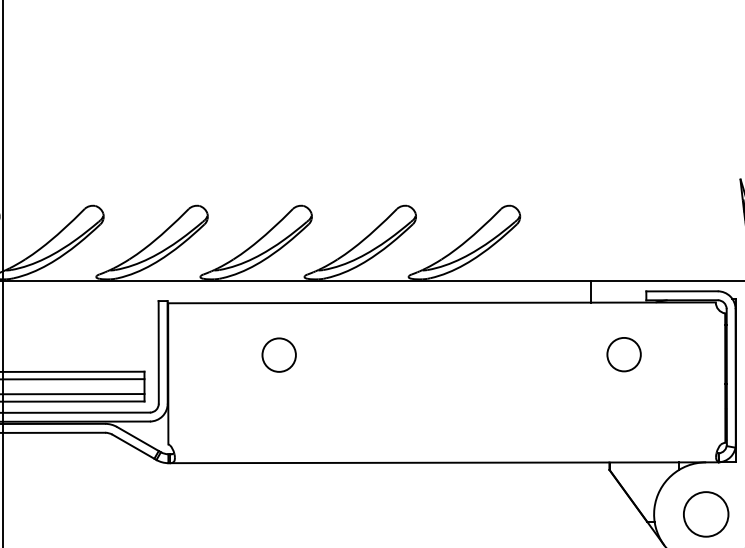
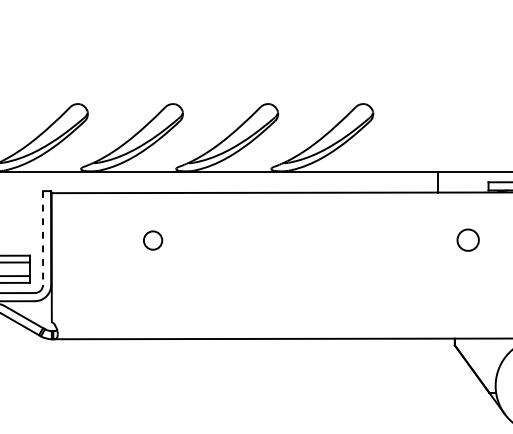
line: (158, 352) -> (42, 238), solid -> dashed
circle: (278, 354) -> (152, 239), size x0.6
circle: (623, 354) -> (467, 239), size x0.7

